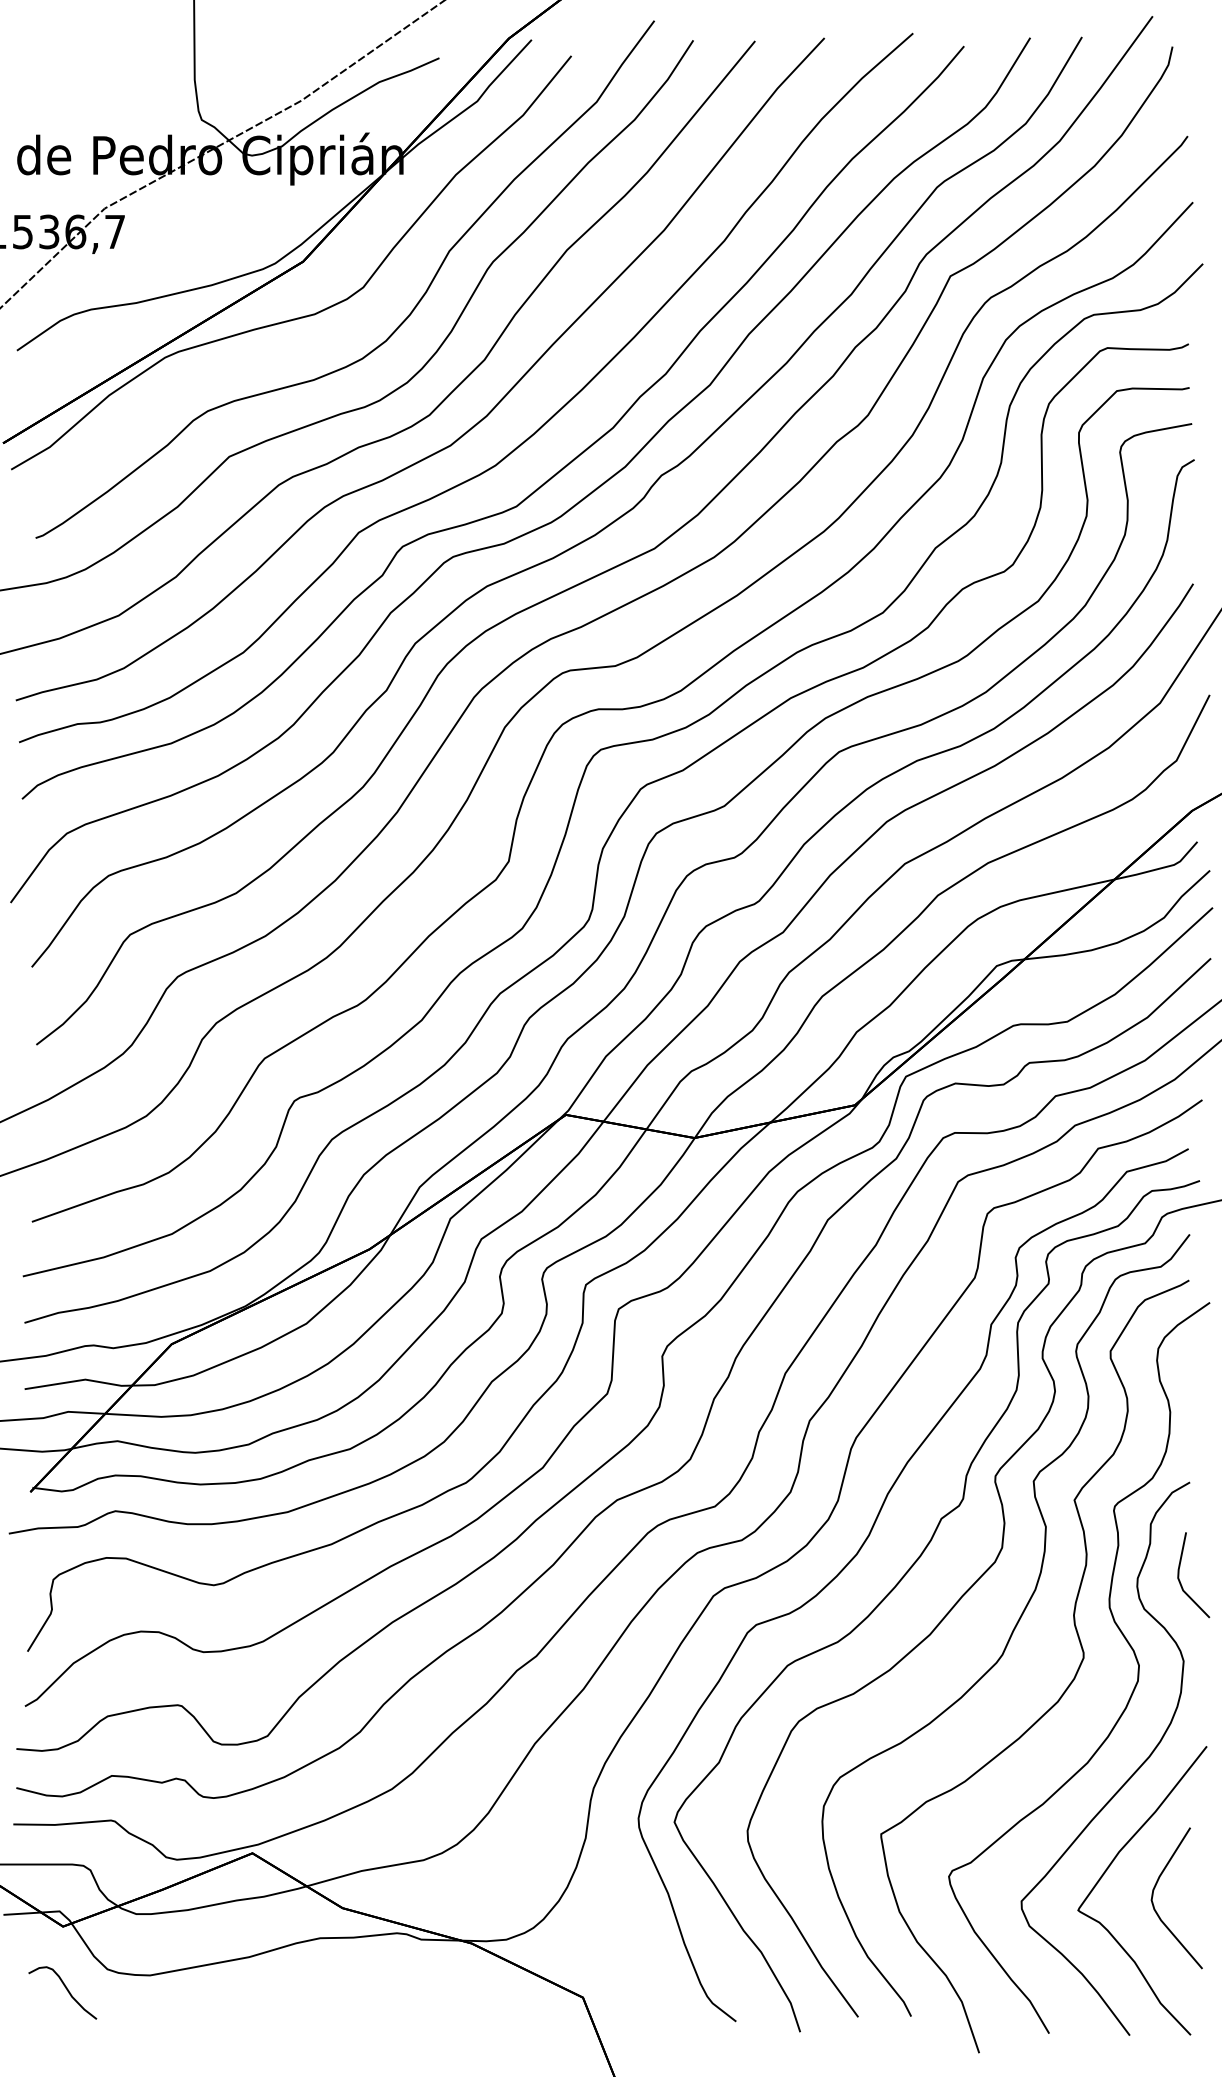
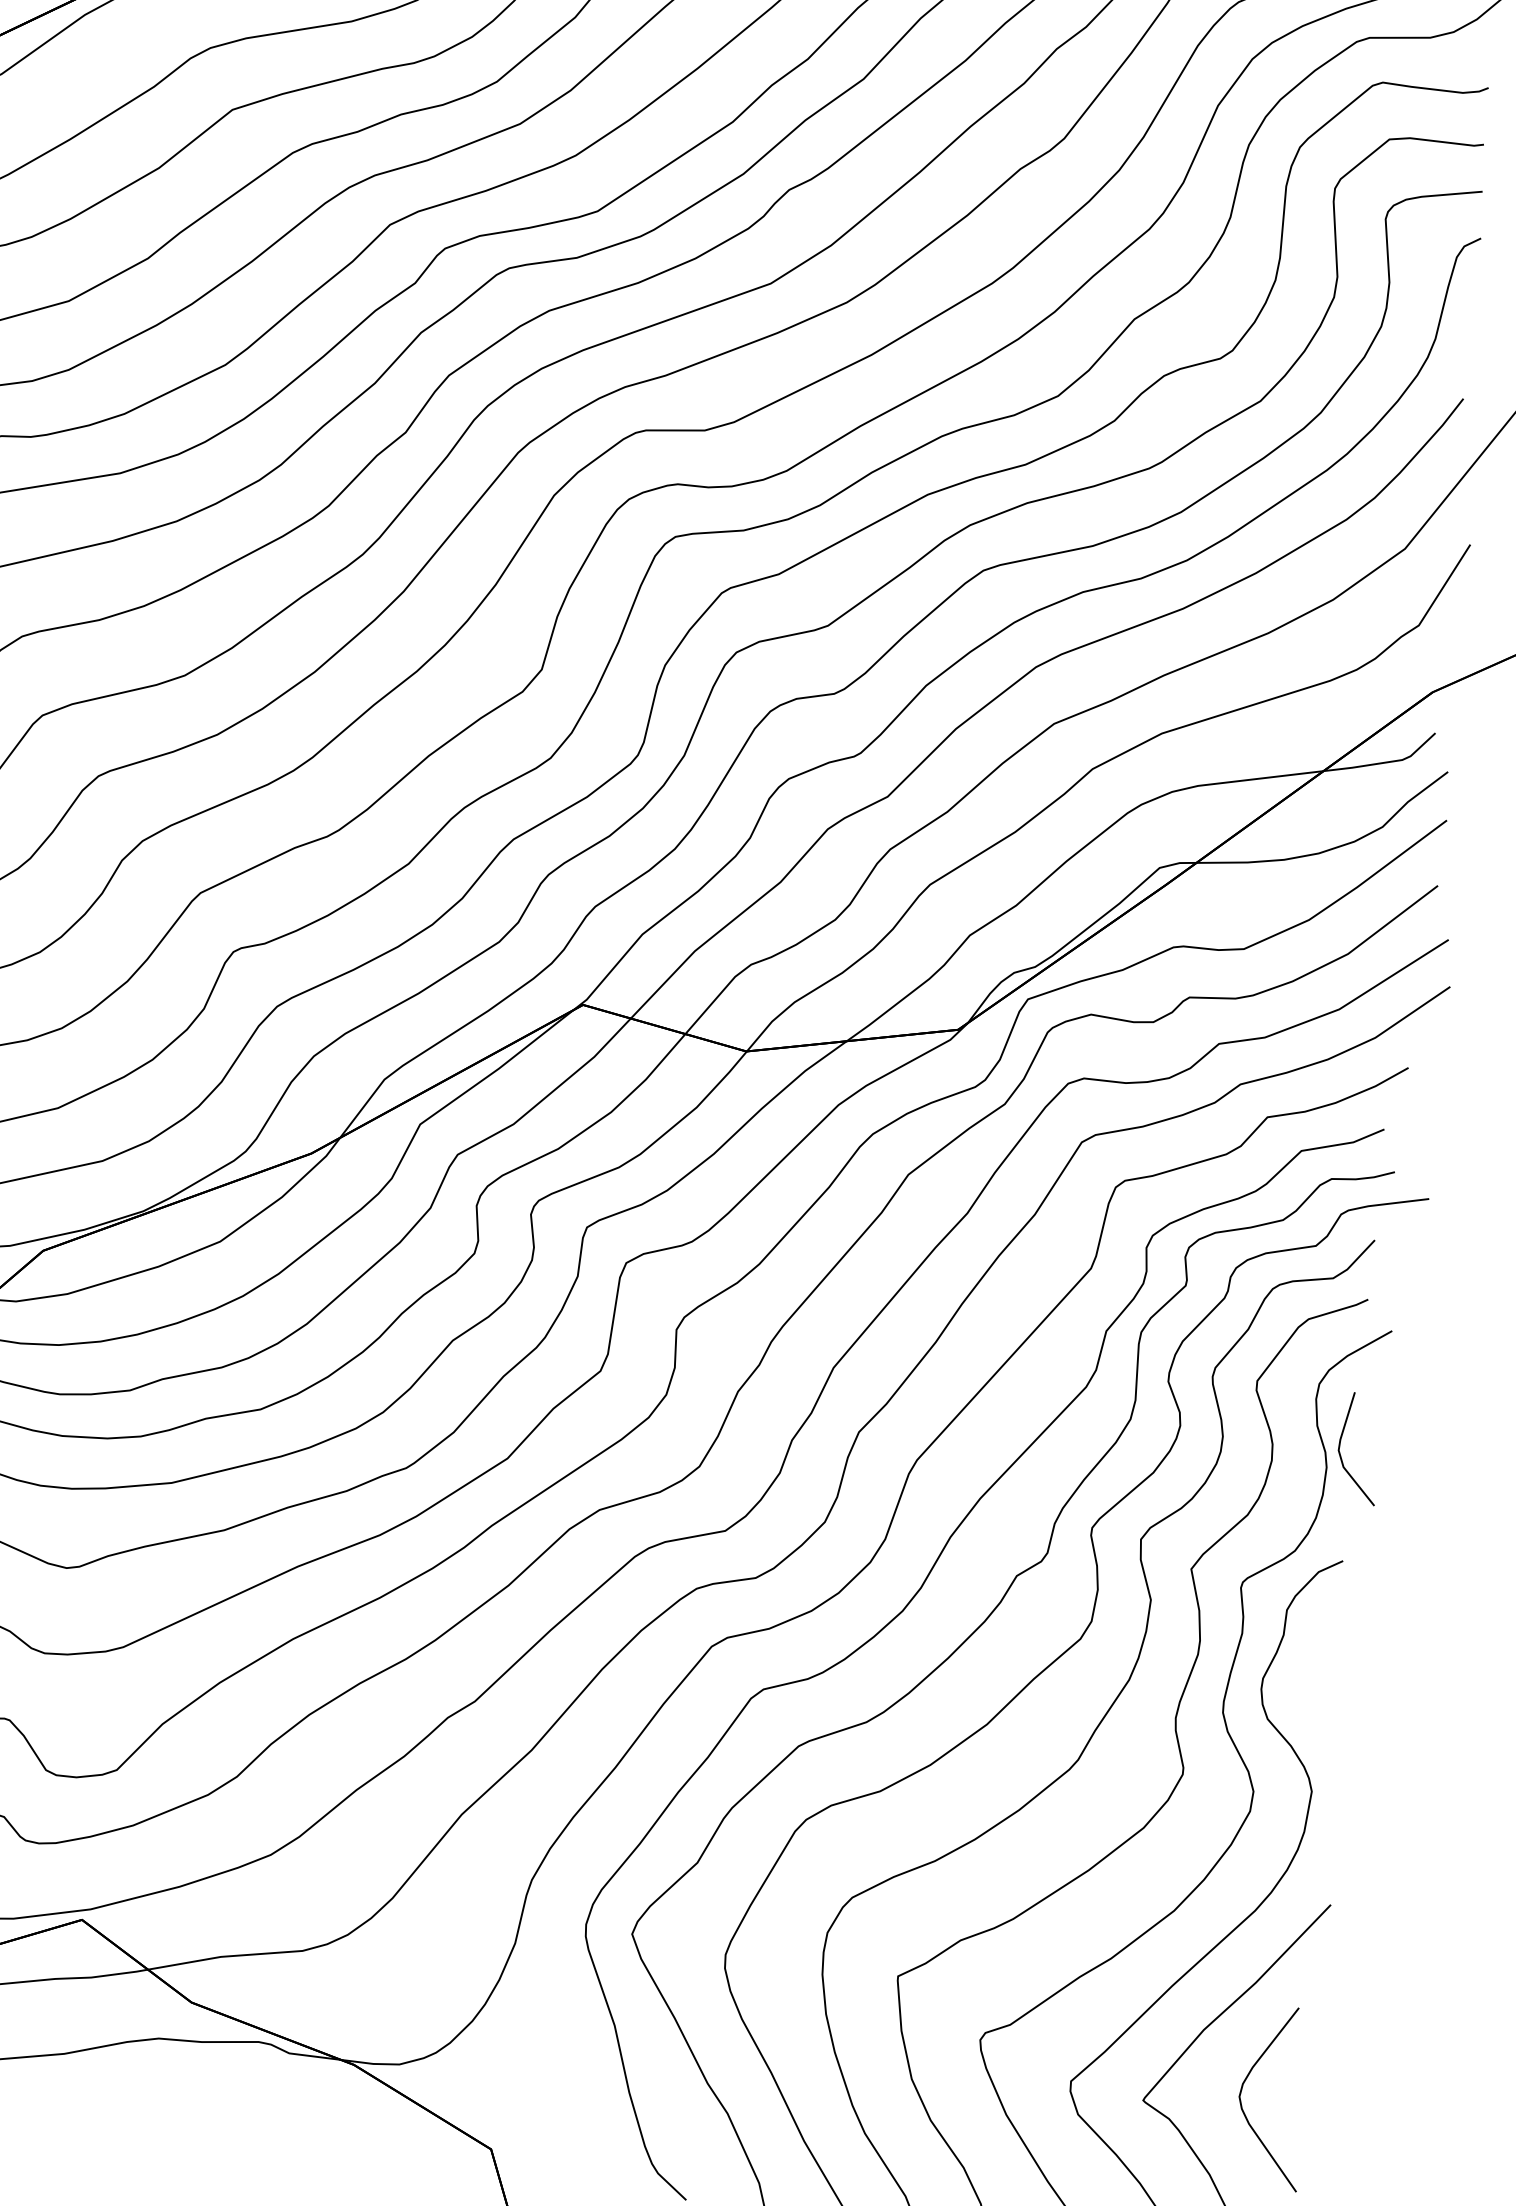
line: (1180, 1580) -> (1341, 1453), moved

